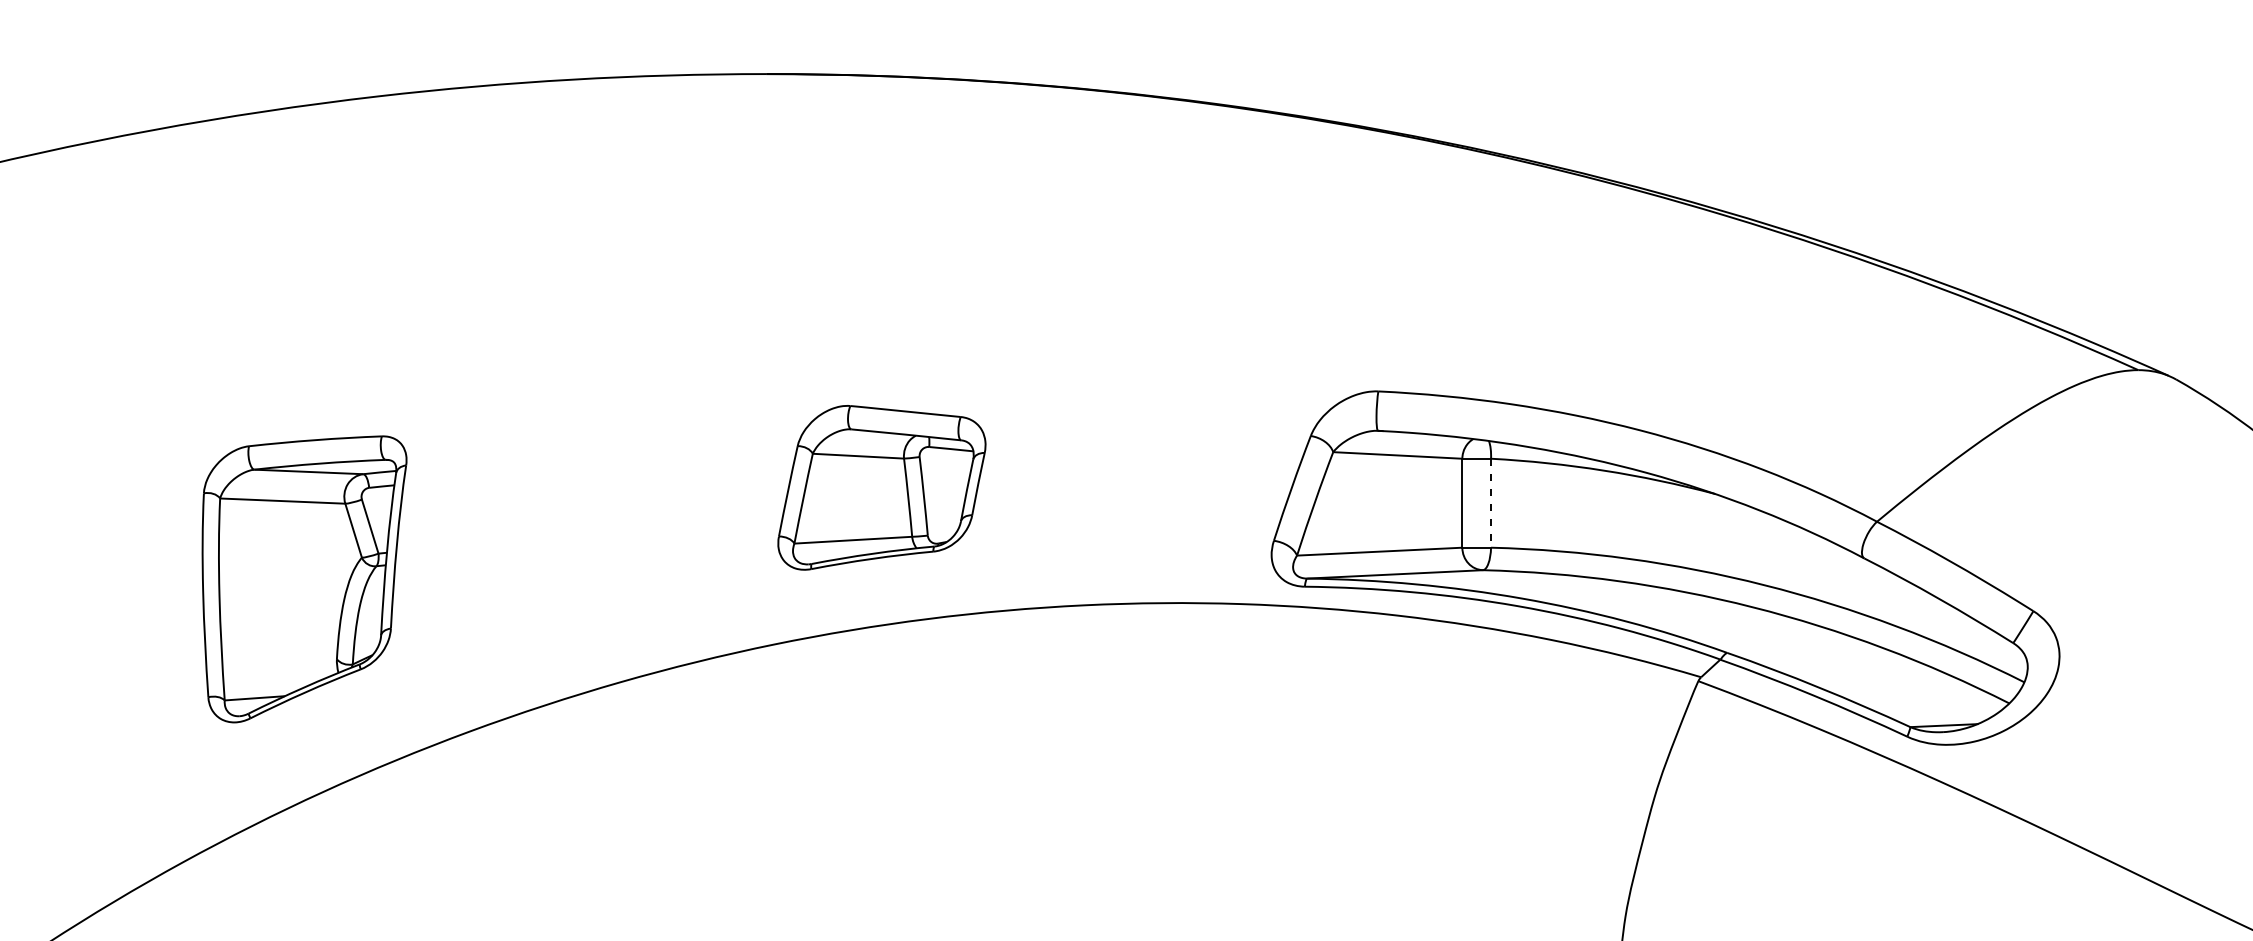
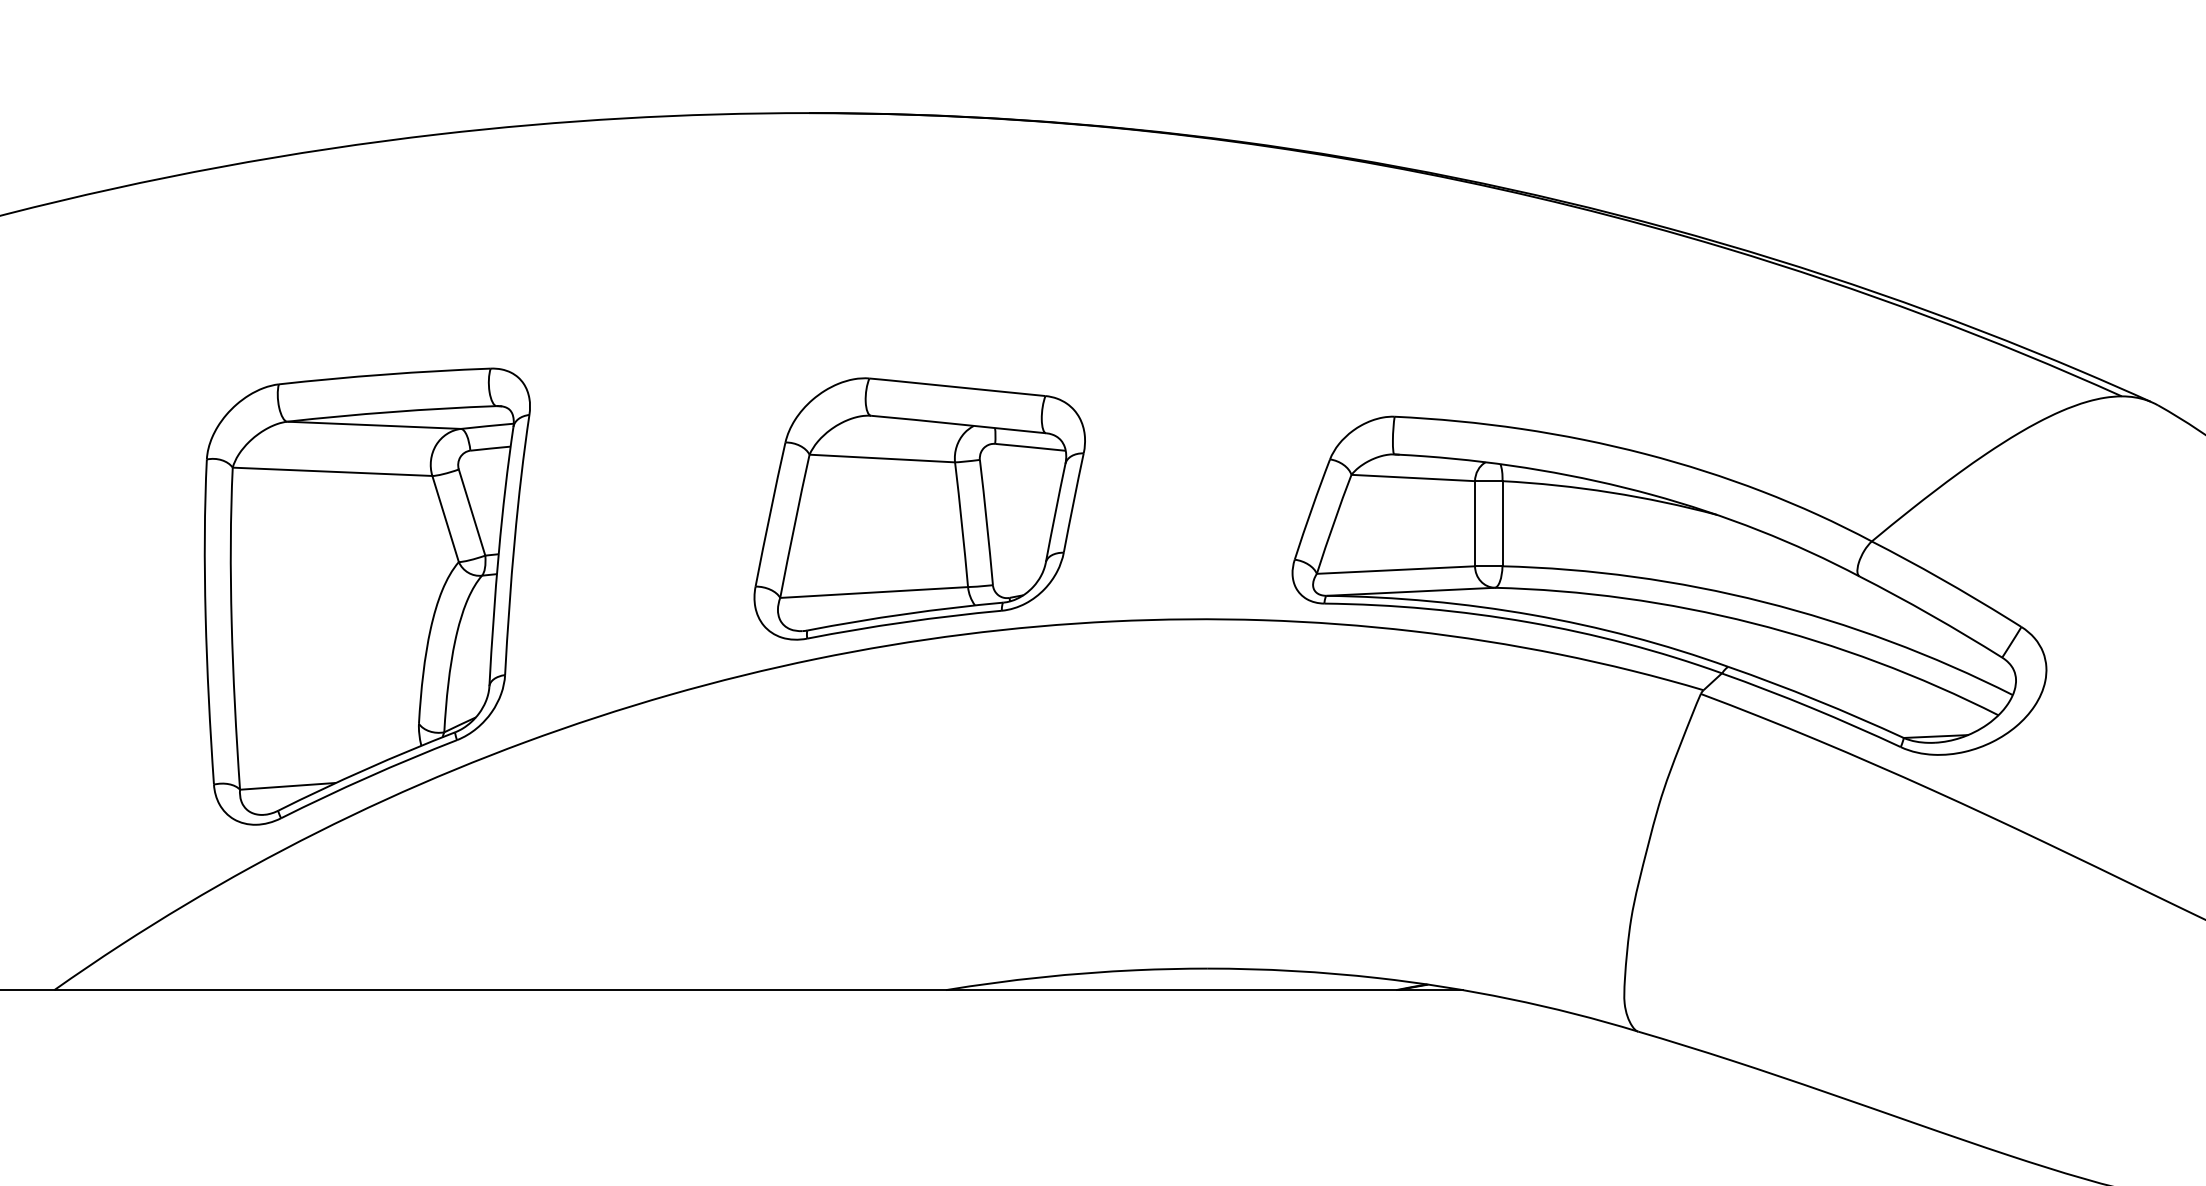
part: (881, 487) -> (919, 508), size x1.67
line: (1491, 502) -> (1502, 523), dashed -> solid
part: (303, 579) -> (366, 596), size x1.67

